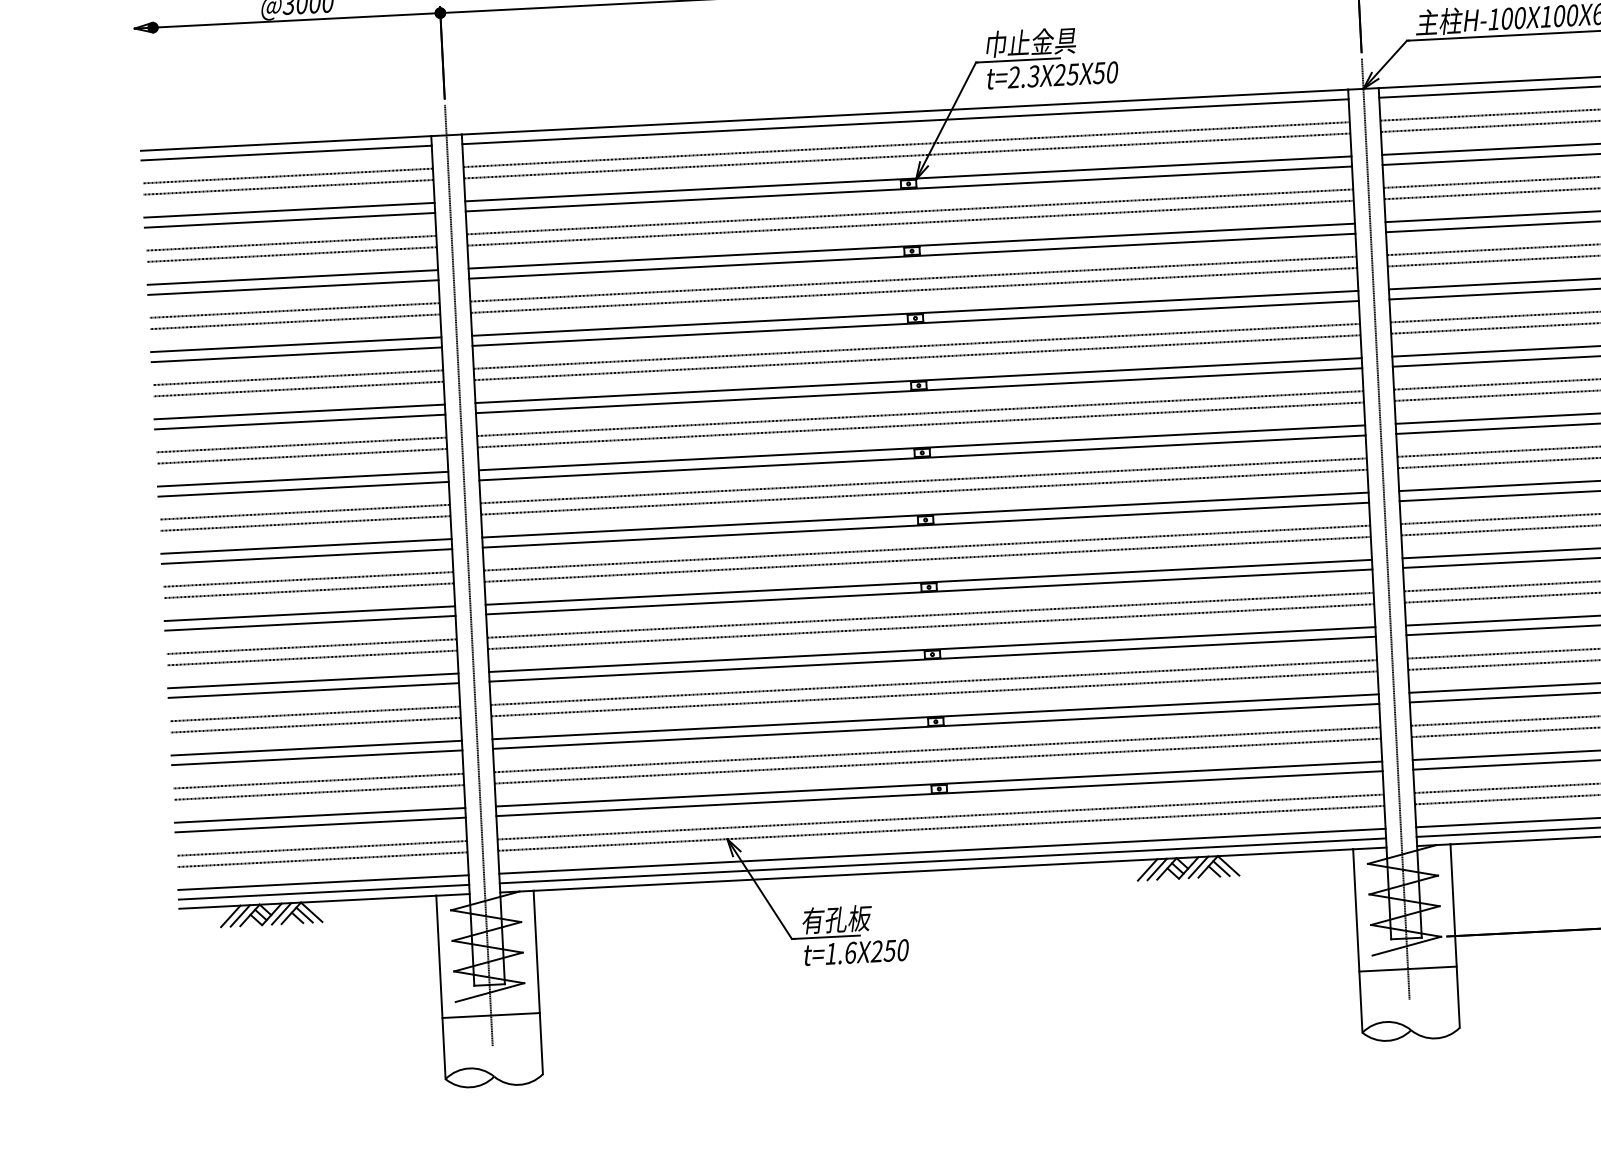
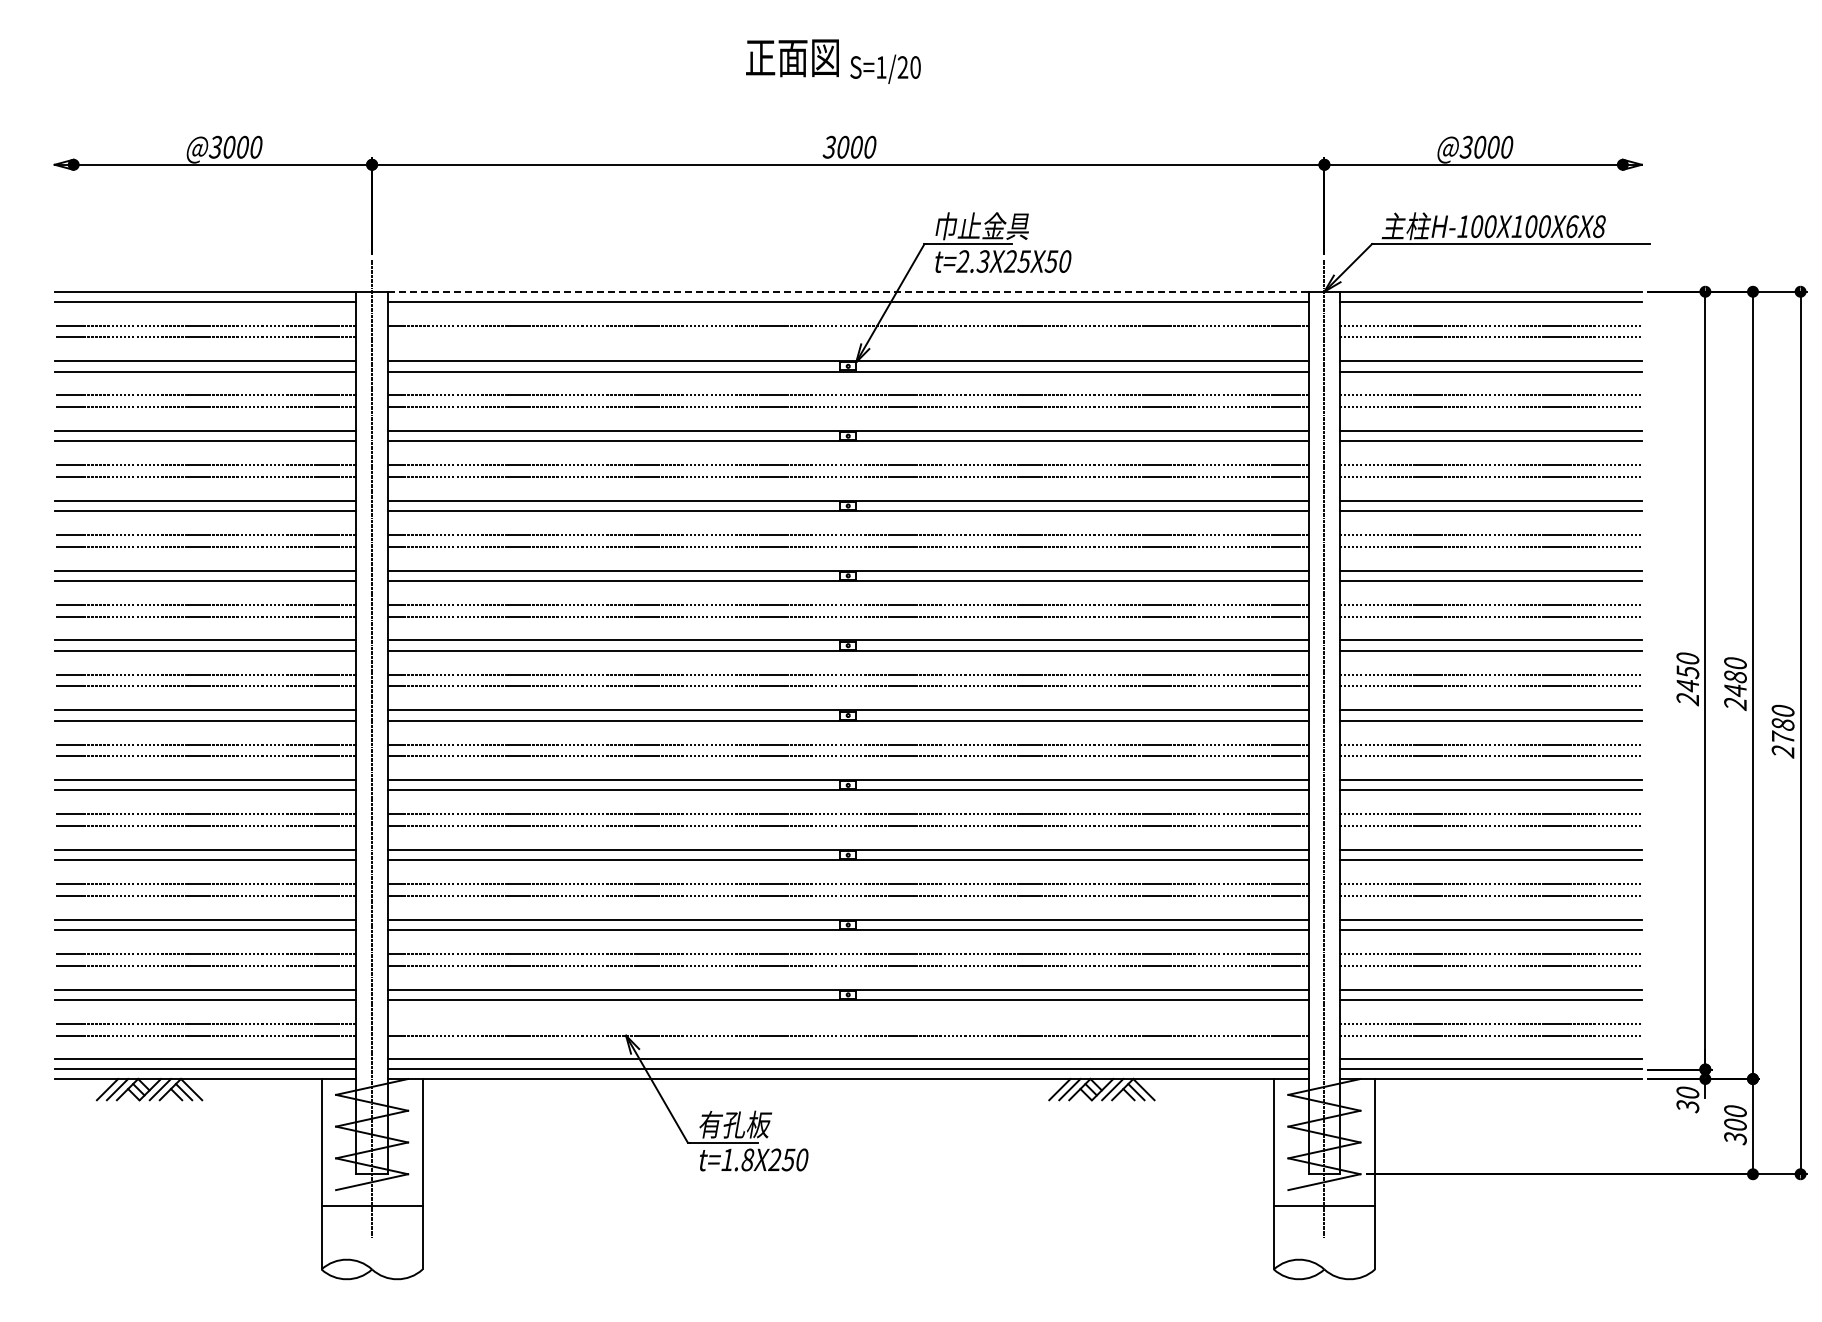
line: (905, 111) -> (848, 291), solid -> dashed
line: (906, 156) -> (847, 337), removed
line: (939, 816) -> (847, 1023), removed
text: (850, 952) -> (747, 1159), t=1.6X250 -> t=1.8X250

